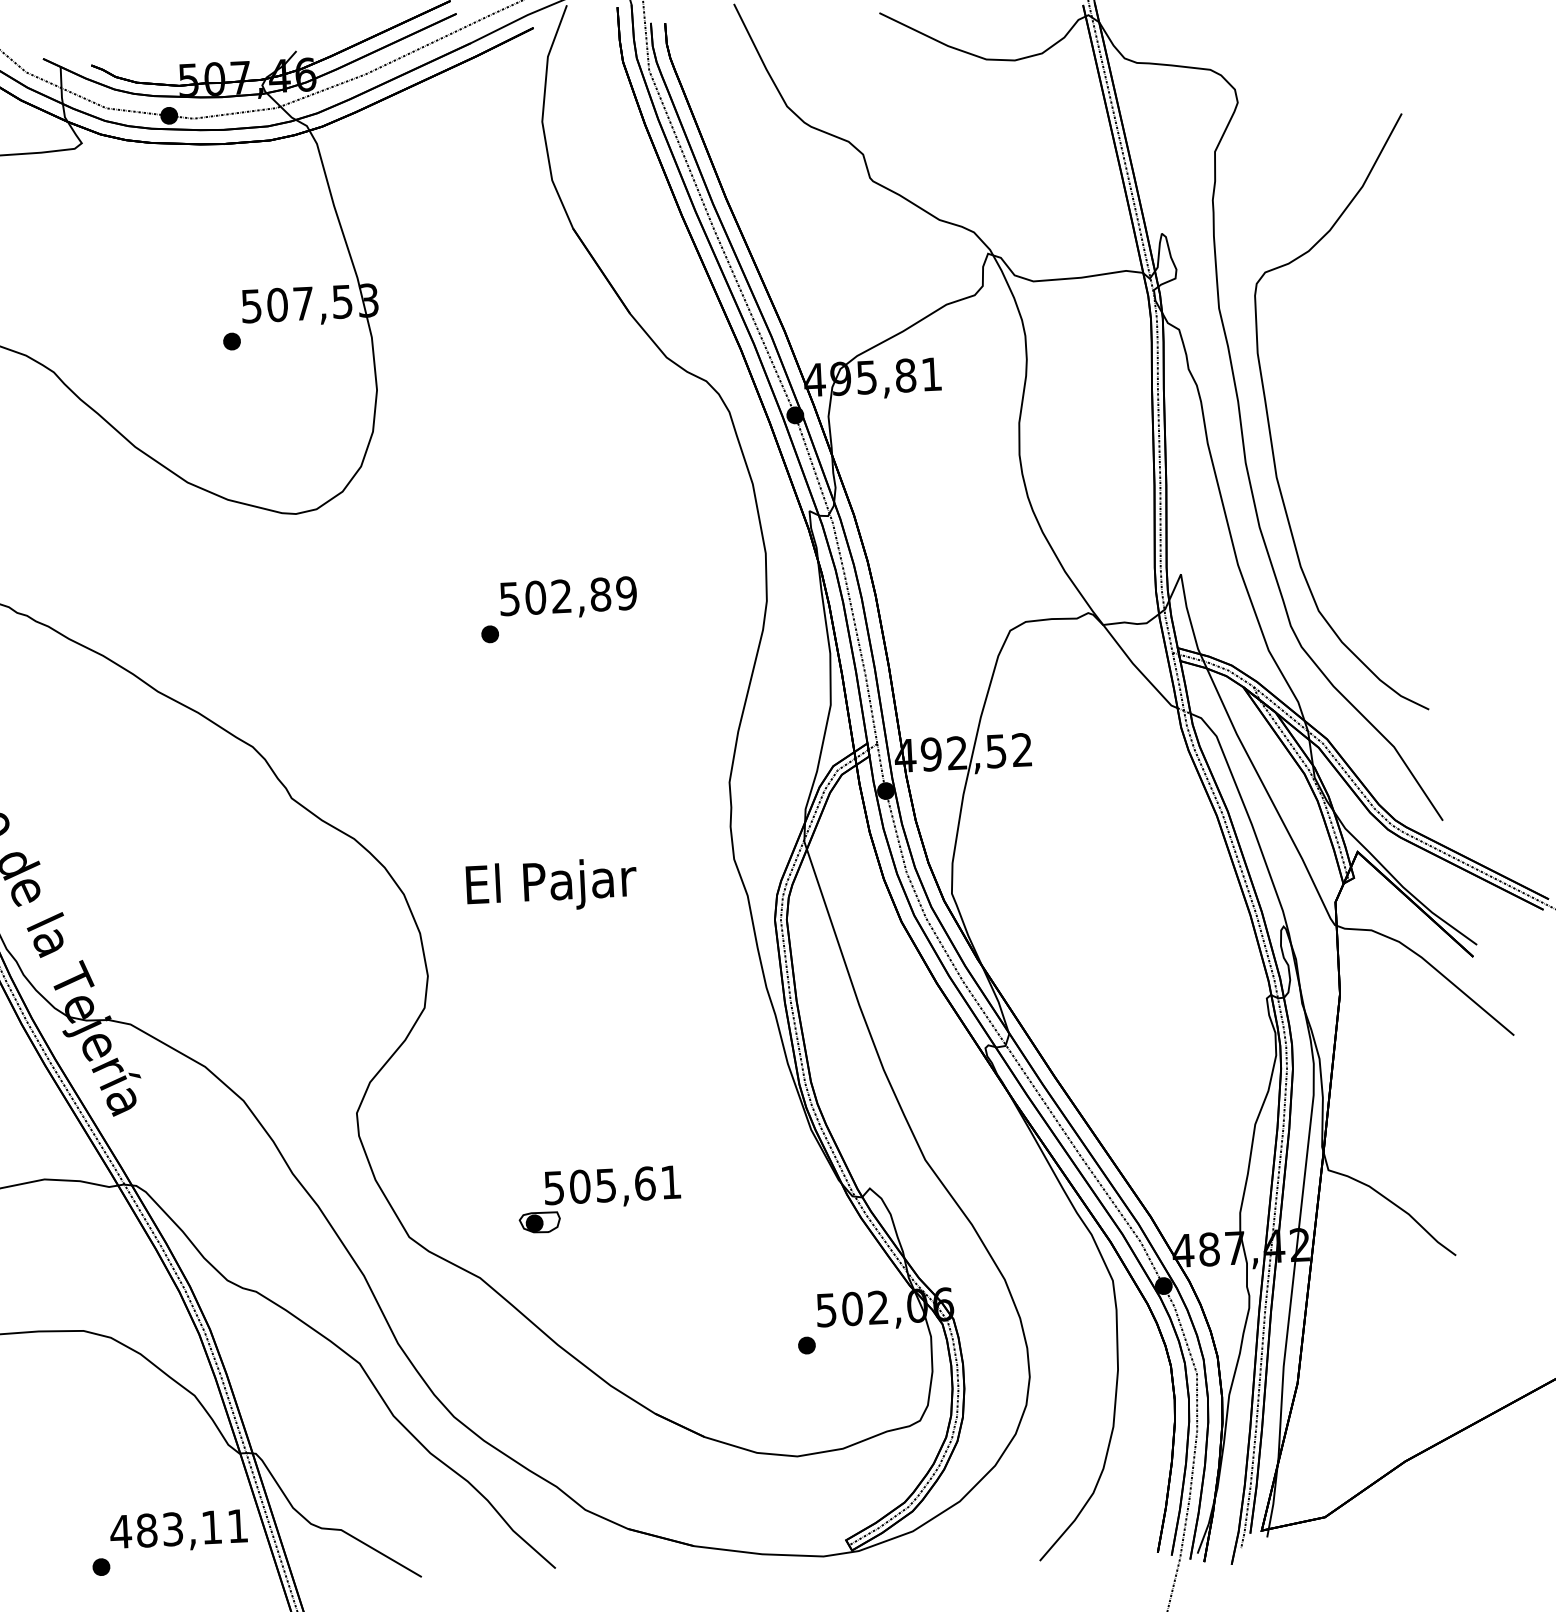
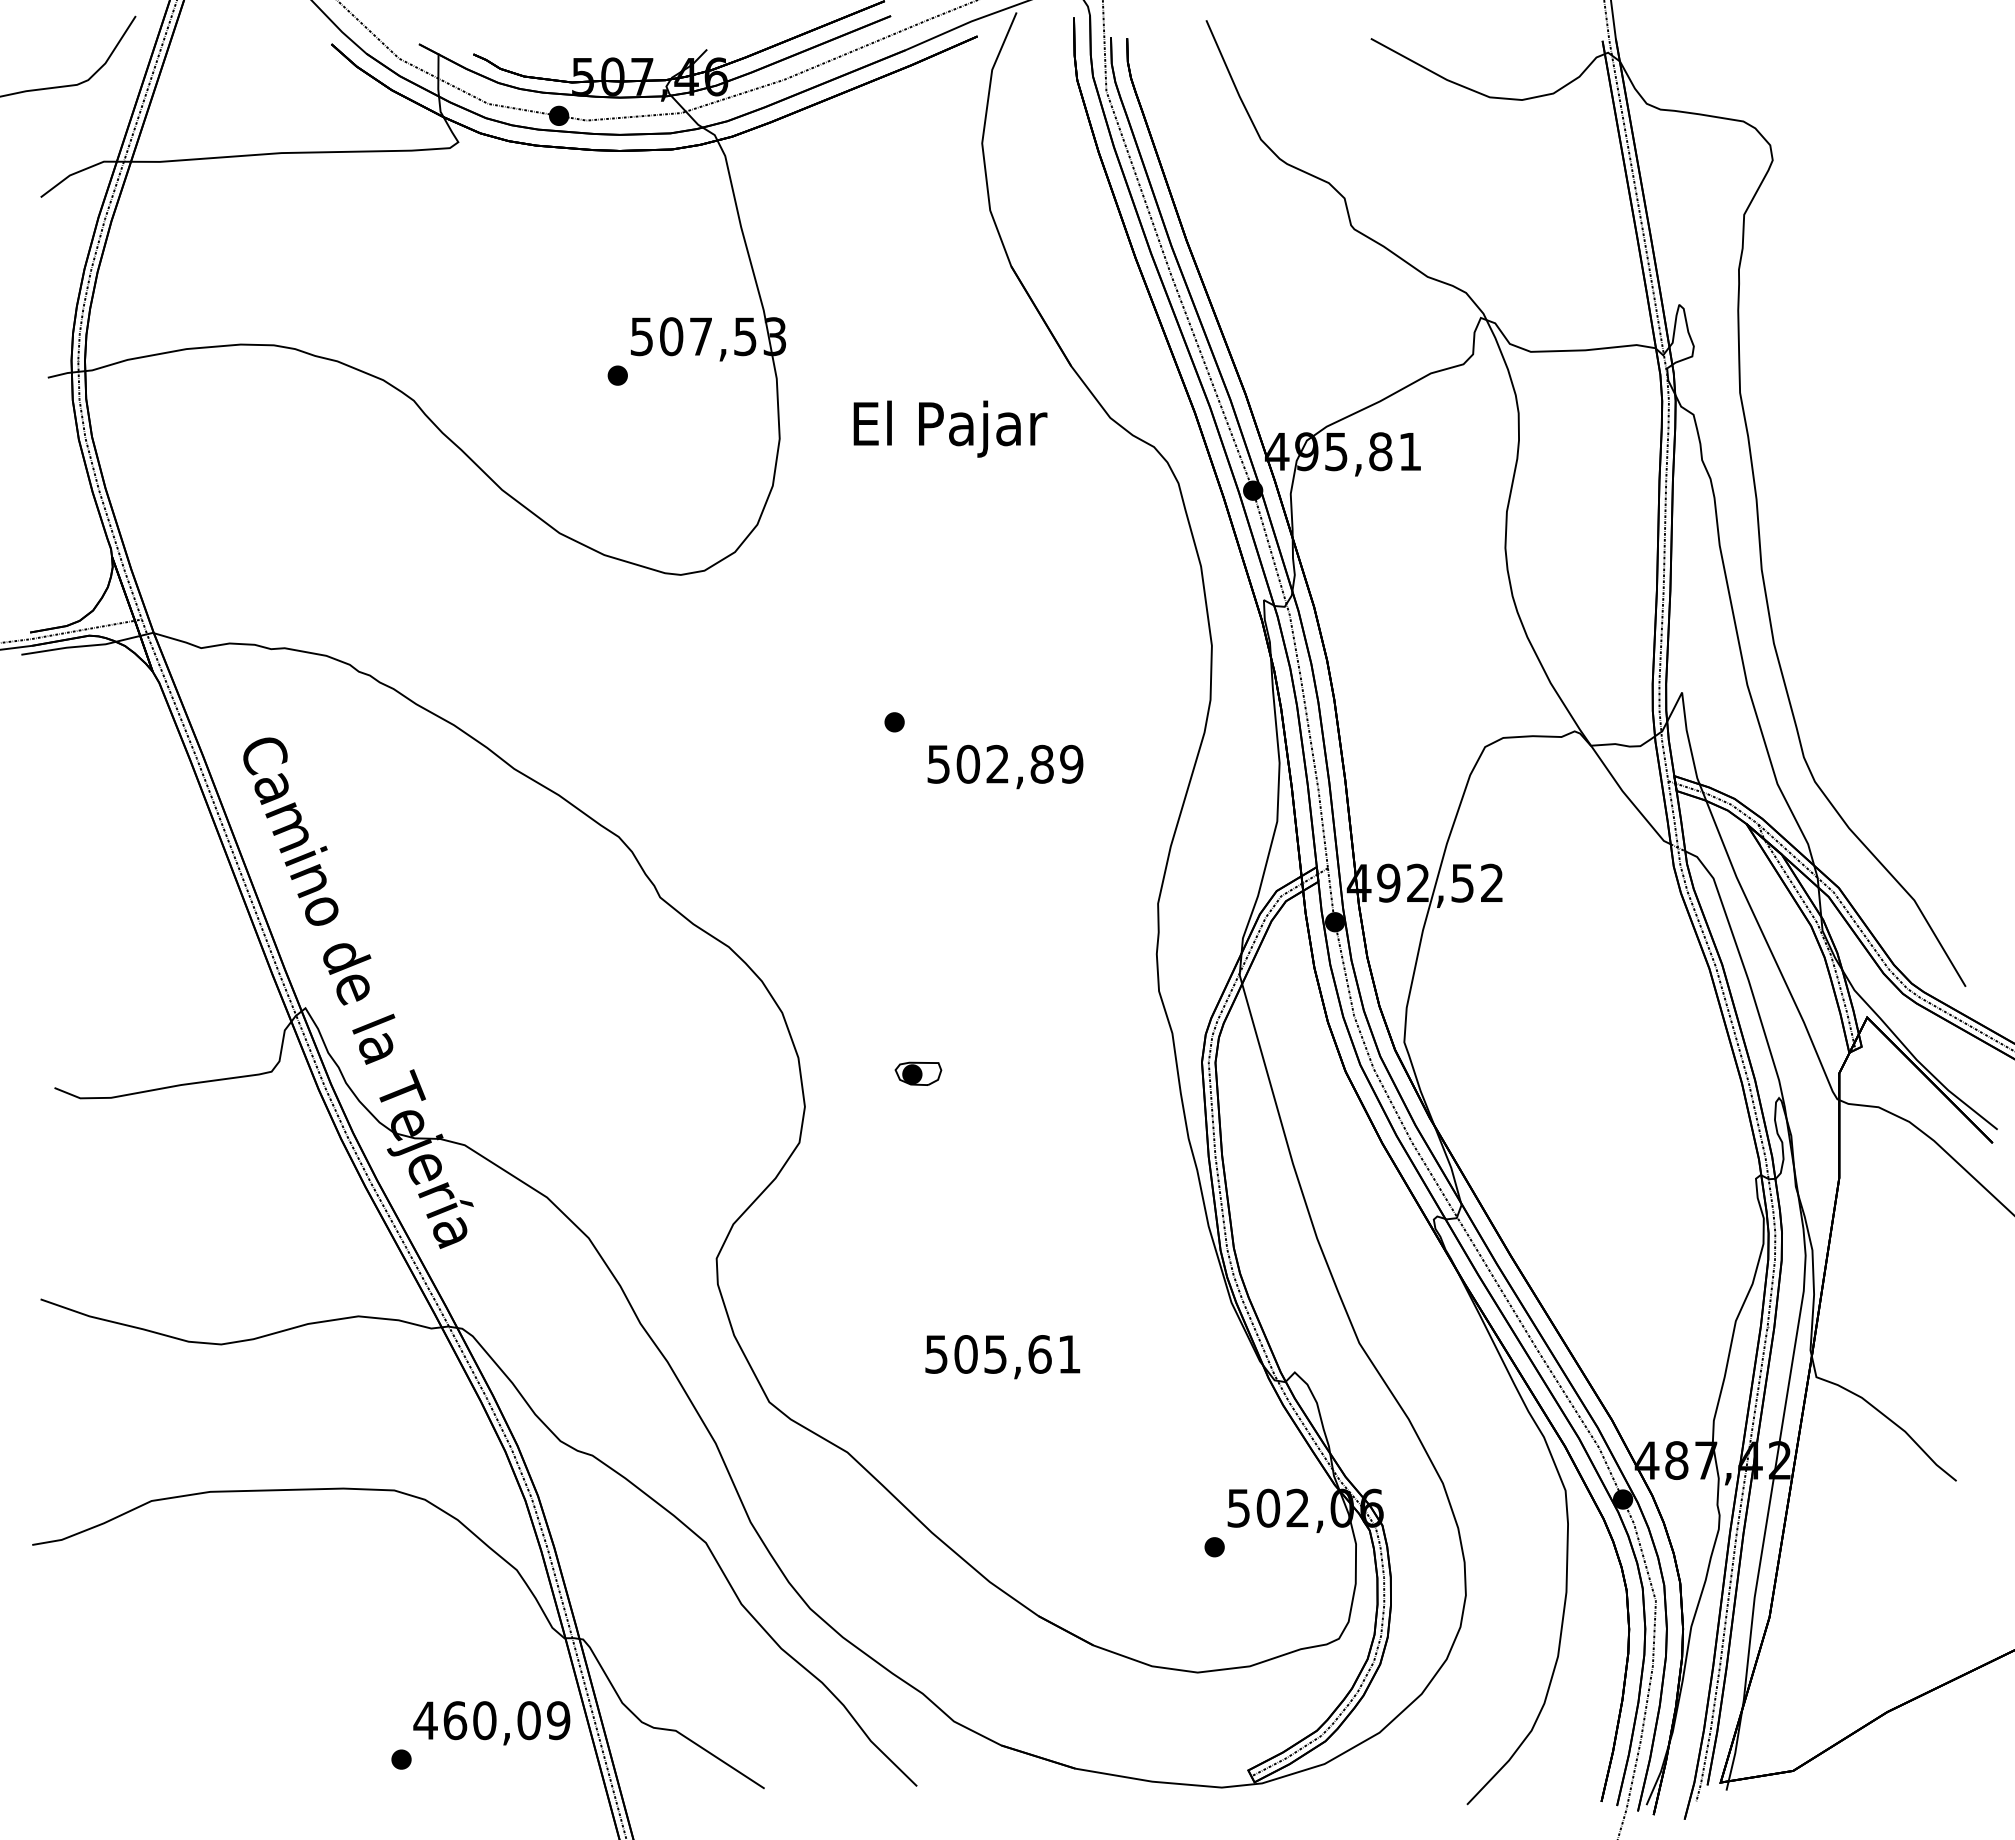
part: (1270, 425) -> (1791, 528), removed
text: (568, 598) -> (1005, 766), moved
text: (551, 885) -> (950, 428), moved
part: (540, 1222) -> (918, 1073), moved
text: (192, 1528) -> (506, 1720), 483,11 -> 460,09

